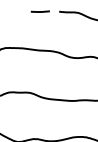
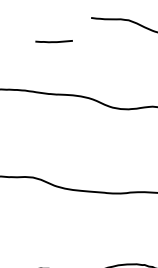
line: (39, 11) -> (52, 41), moved

